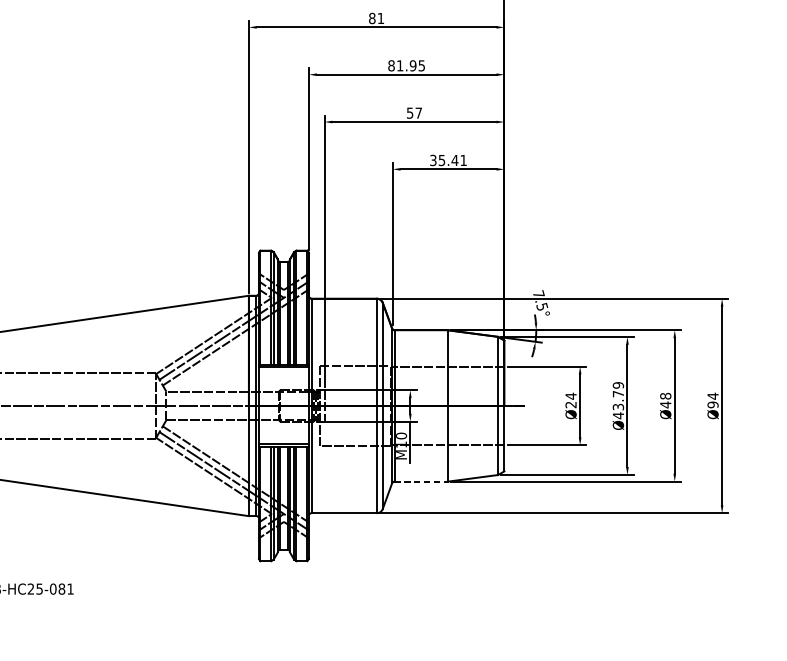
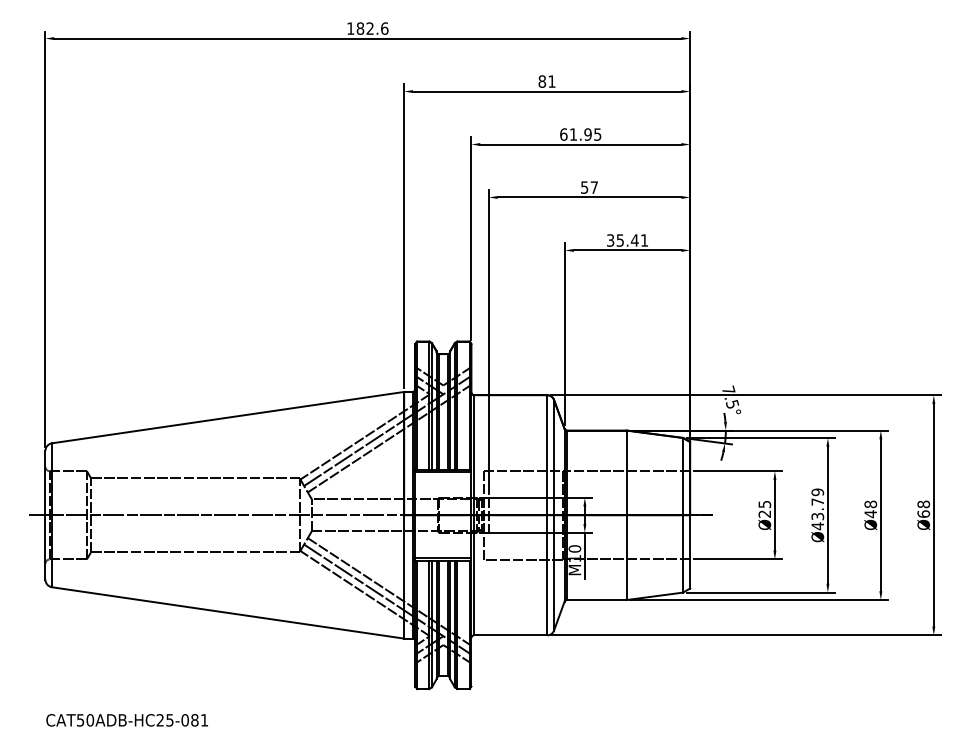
text: (391, 65) -> (563, 134), 81.95 -> 61.95
text: (570, 396) -> (764, 504), Ø24 -> Ø25
text: (712, 399) -> (923, 508), Ø94 -> Ø68
line: (420, 482) -> (596, 600), dashed -> solid

